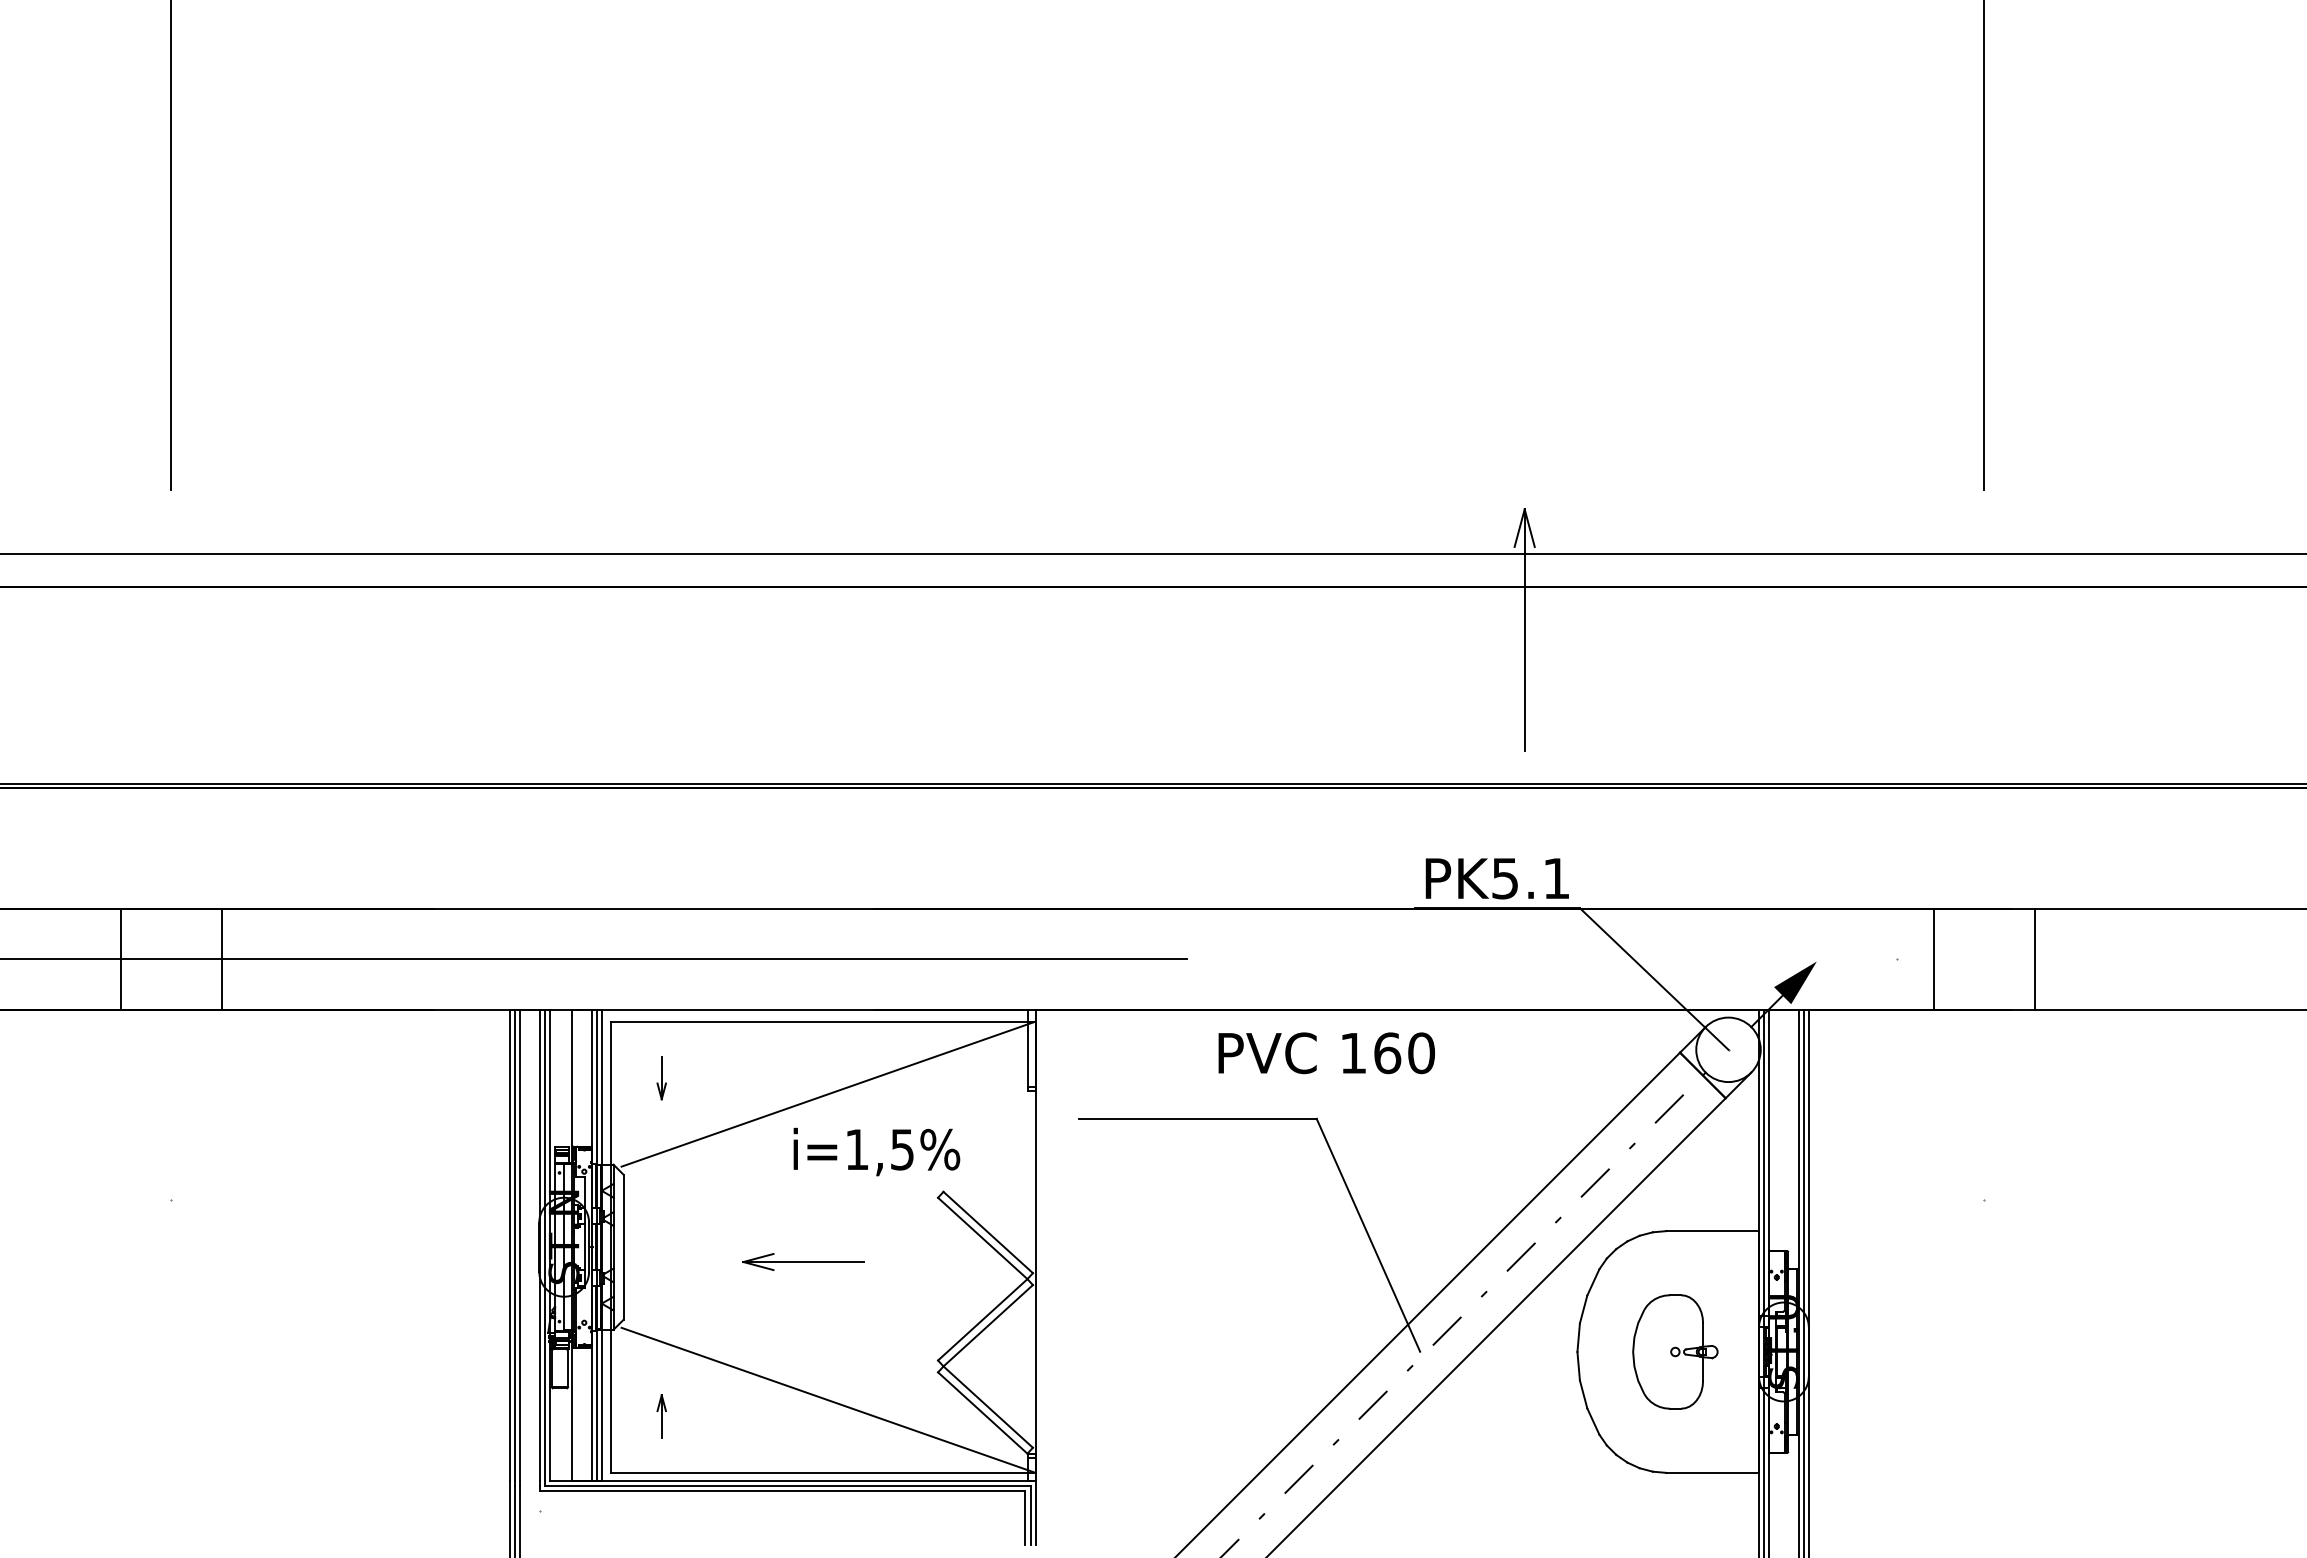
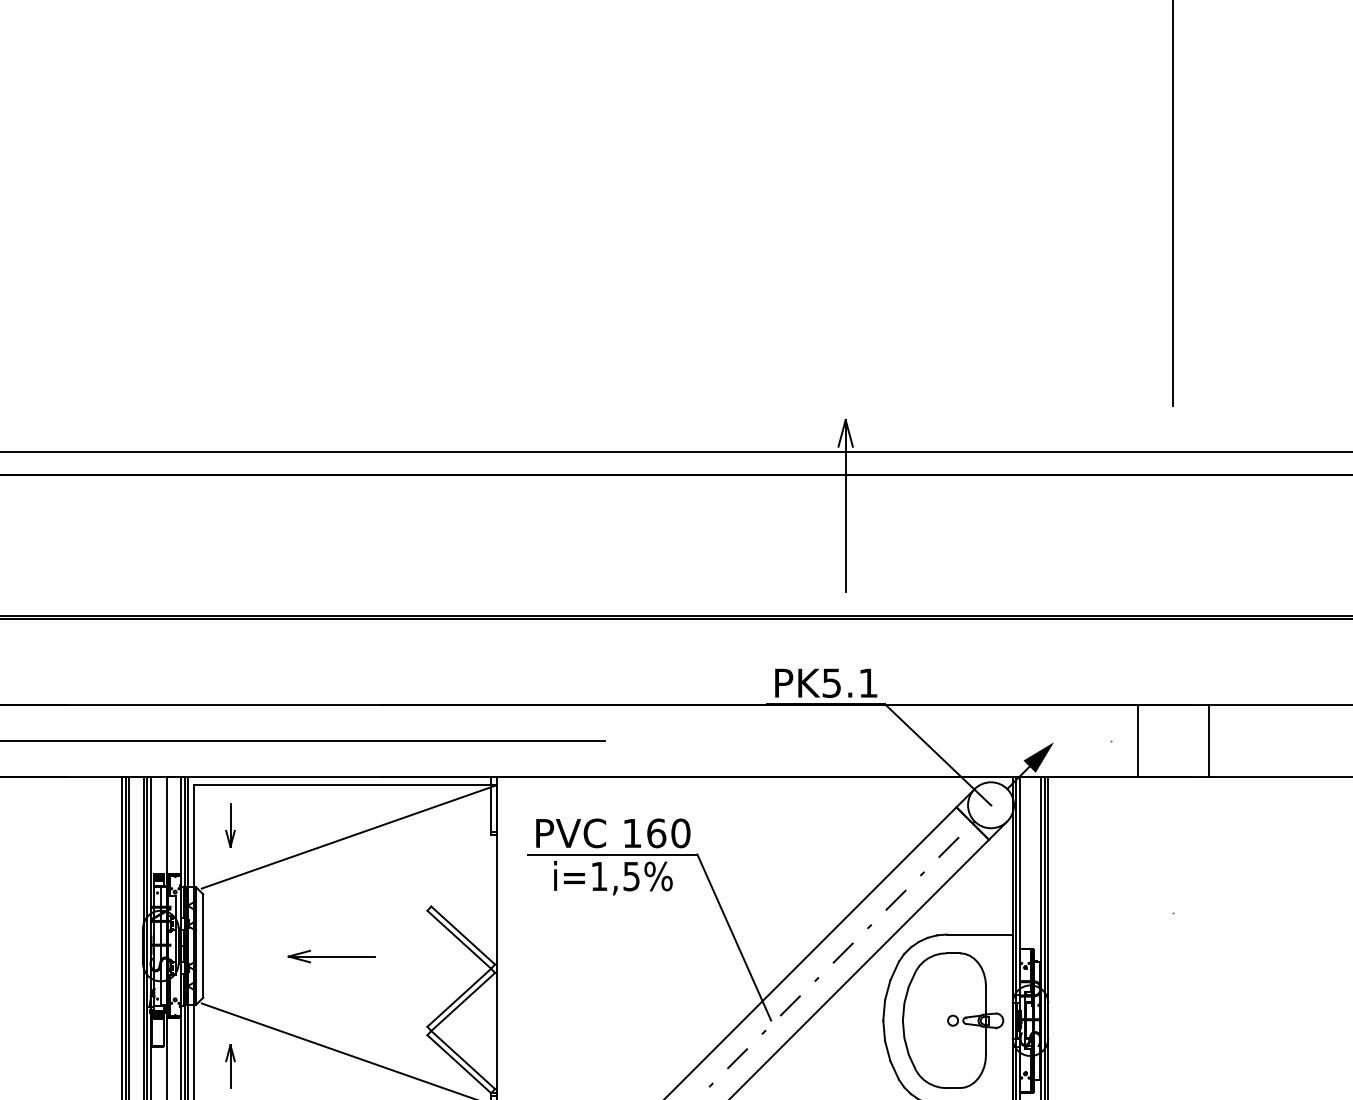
text: (1326, 1053) -> (613, 833), moved
part: (661, 1078) -> (230, 825), size x1.43
text: (876, 1151) -> (613, 877), moved
part: (1675, 1351) -> (953, 1020), size x1.67
part: (661, 1416) -> (230, 1066), size x1.43

